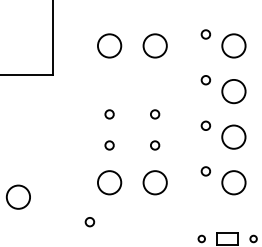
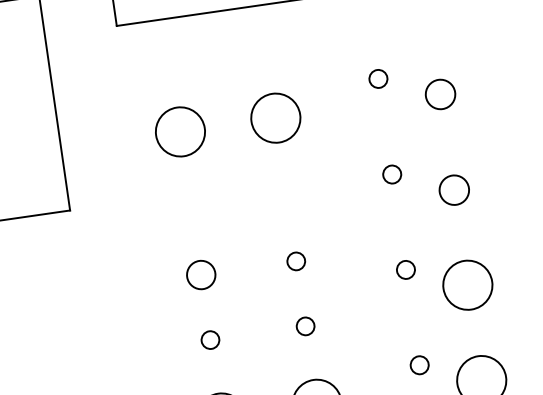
circle: (233, 45) -> (439, 93), size x0.6
circle: (233, 91) -> (453, 189), size x0.6
circle: (109, 114) -> (200, 275), size x1.6

